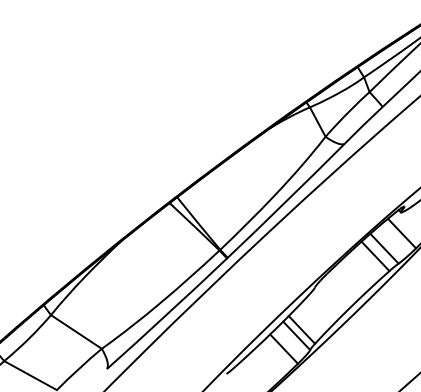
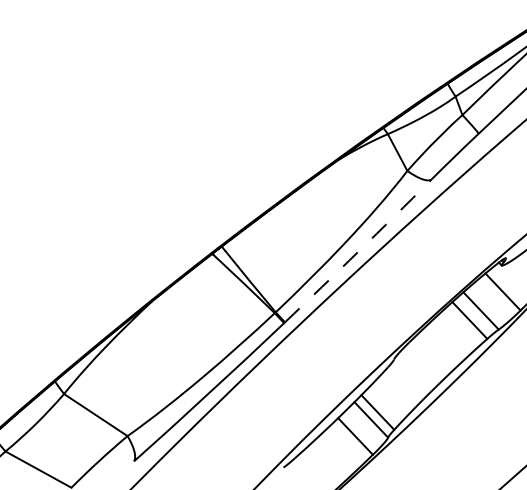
arc: (286, 201) -> (358, 251), solid -> dashed

